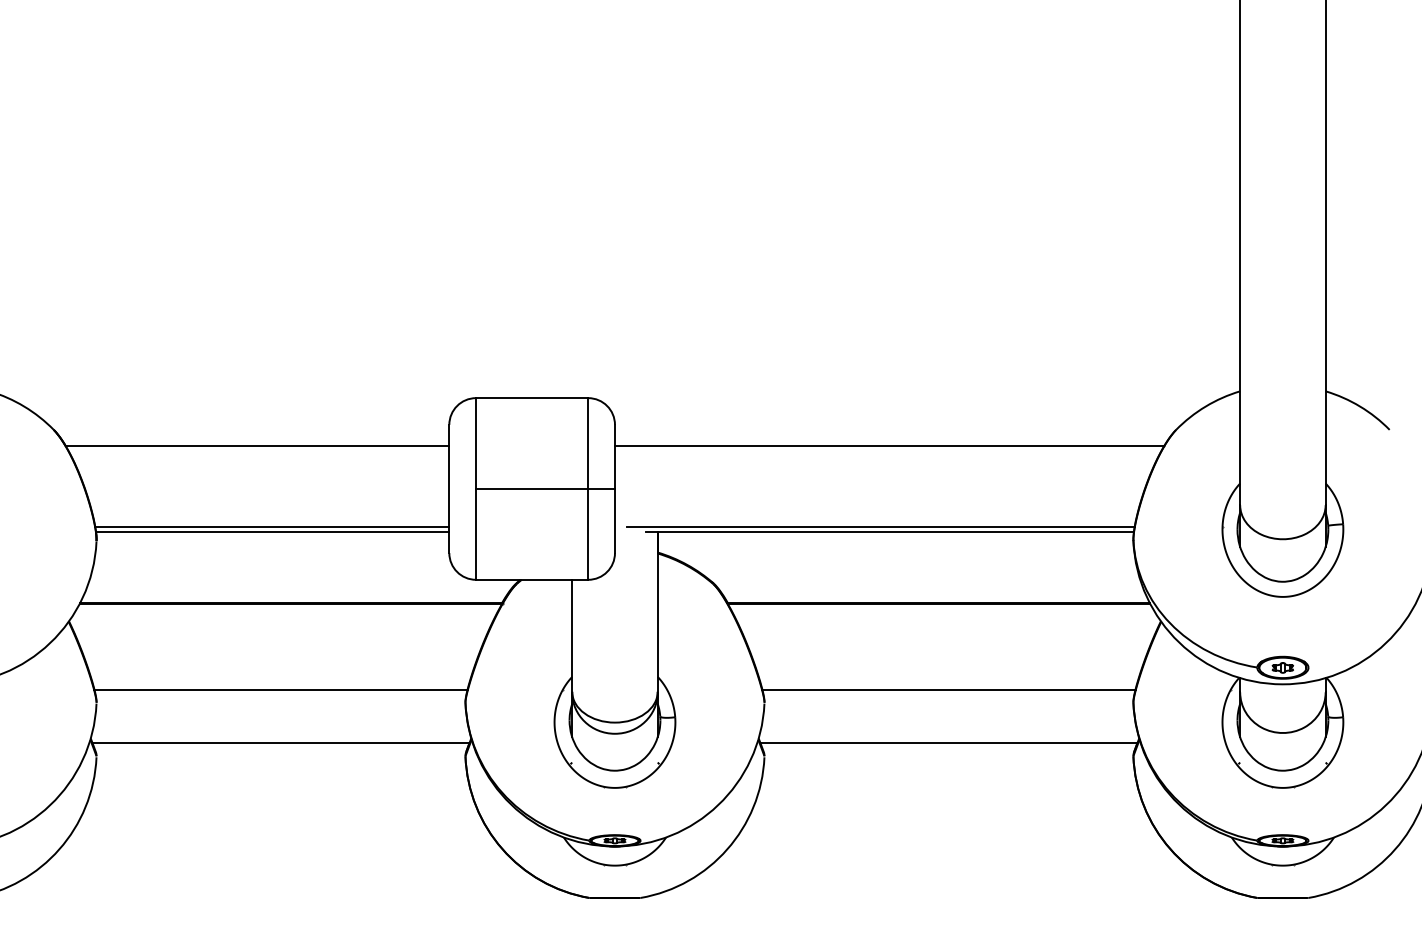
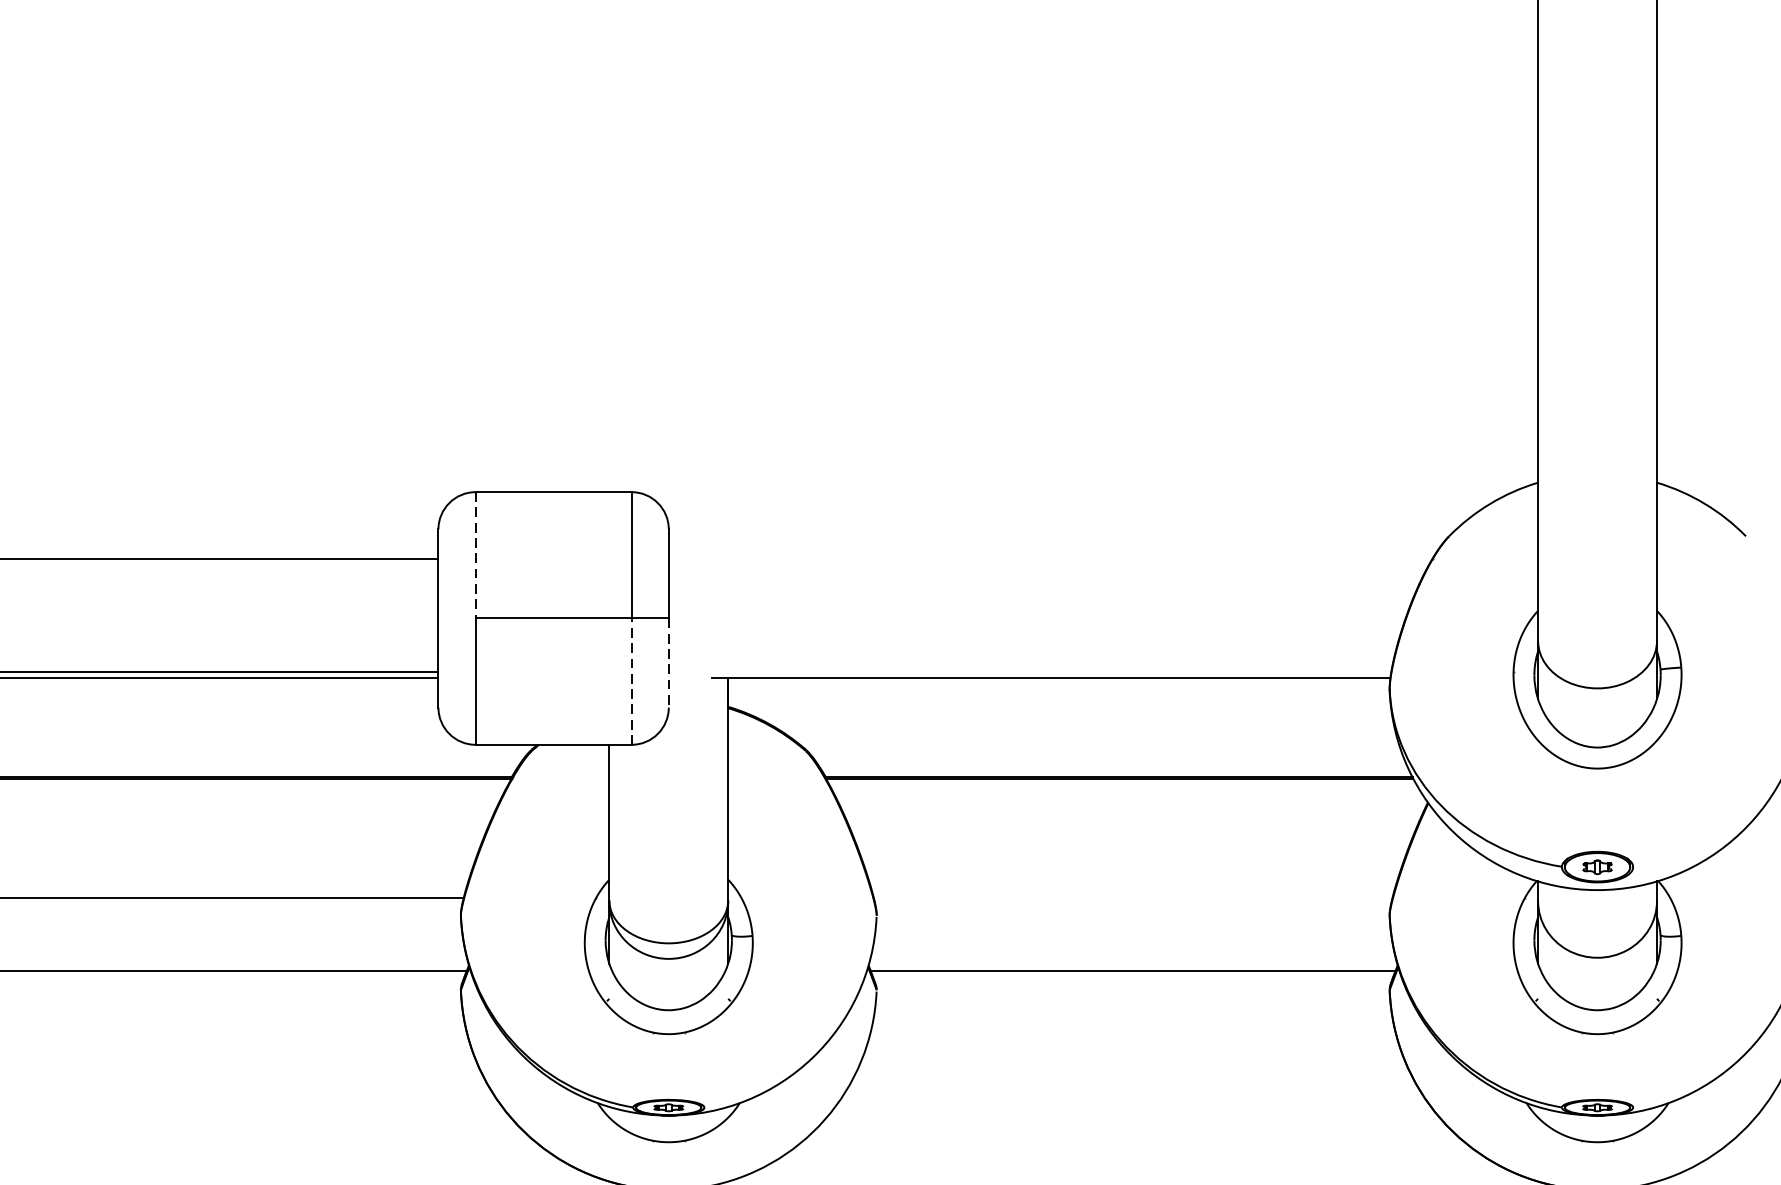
line: (476, 444) -> (476, 556), solid -> dashed
line: (889, 446) -> (1050, 559), removed
line: (614, 521) -> (668, 663), solid -> dashed
line: (880, 527) -> (1037, 672), removed
line: (588, 533) -> (631, 680), solid -> dashed
line: (948, 689) -> (1132, 897), removed

